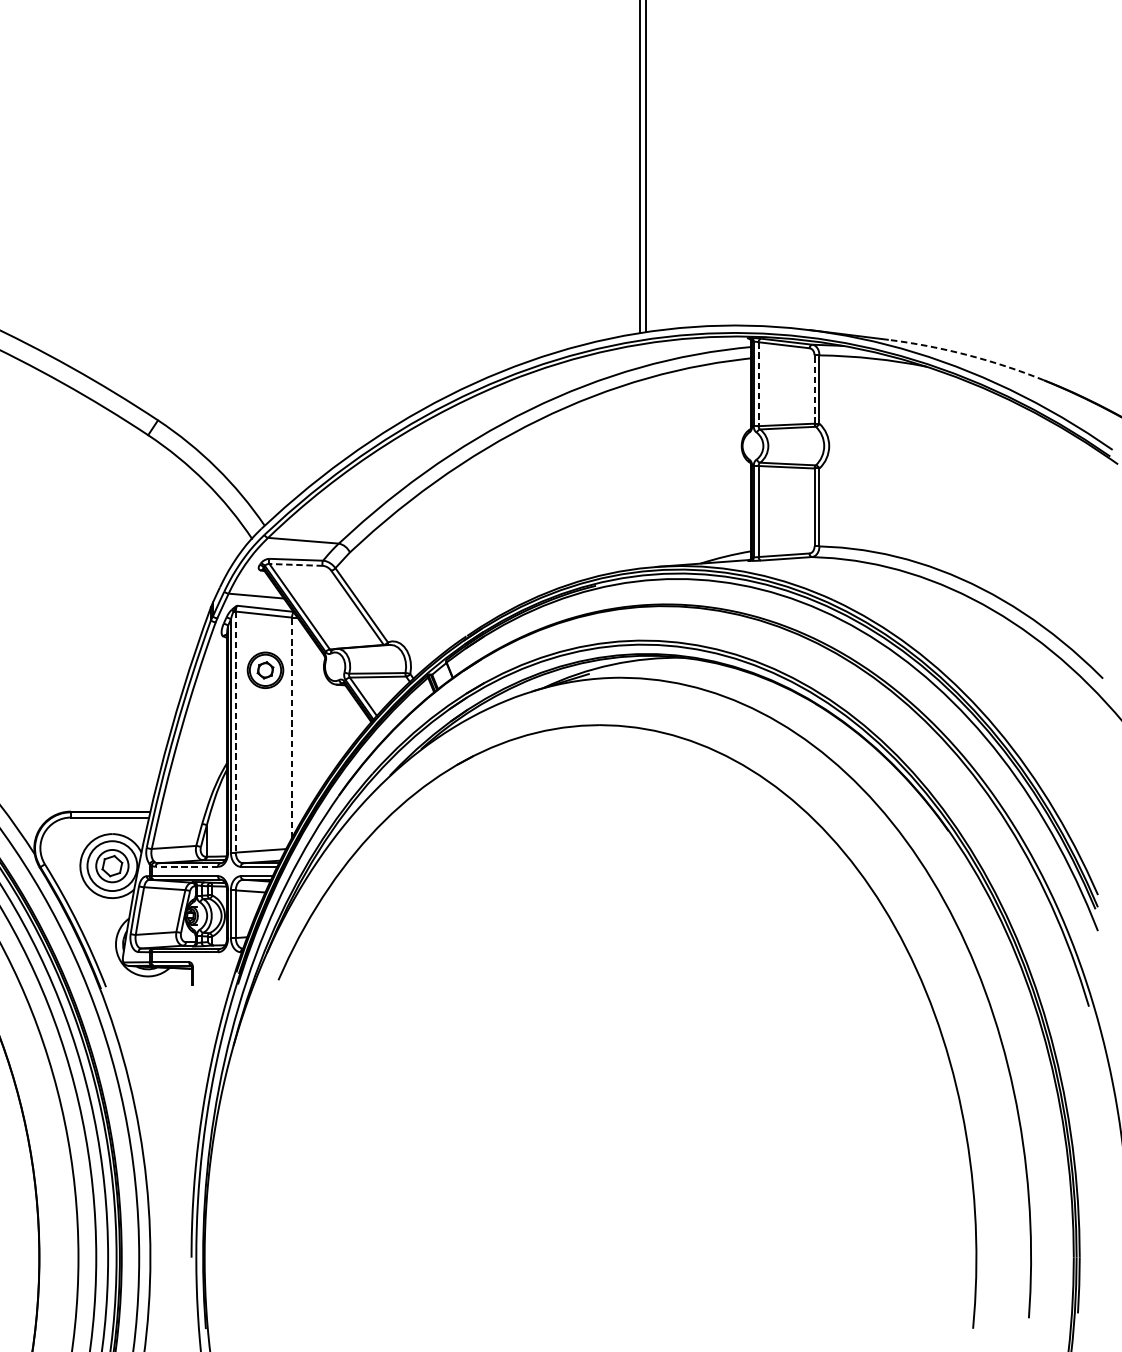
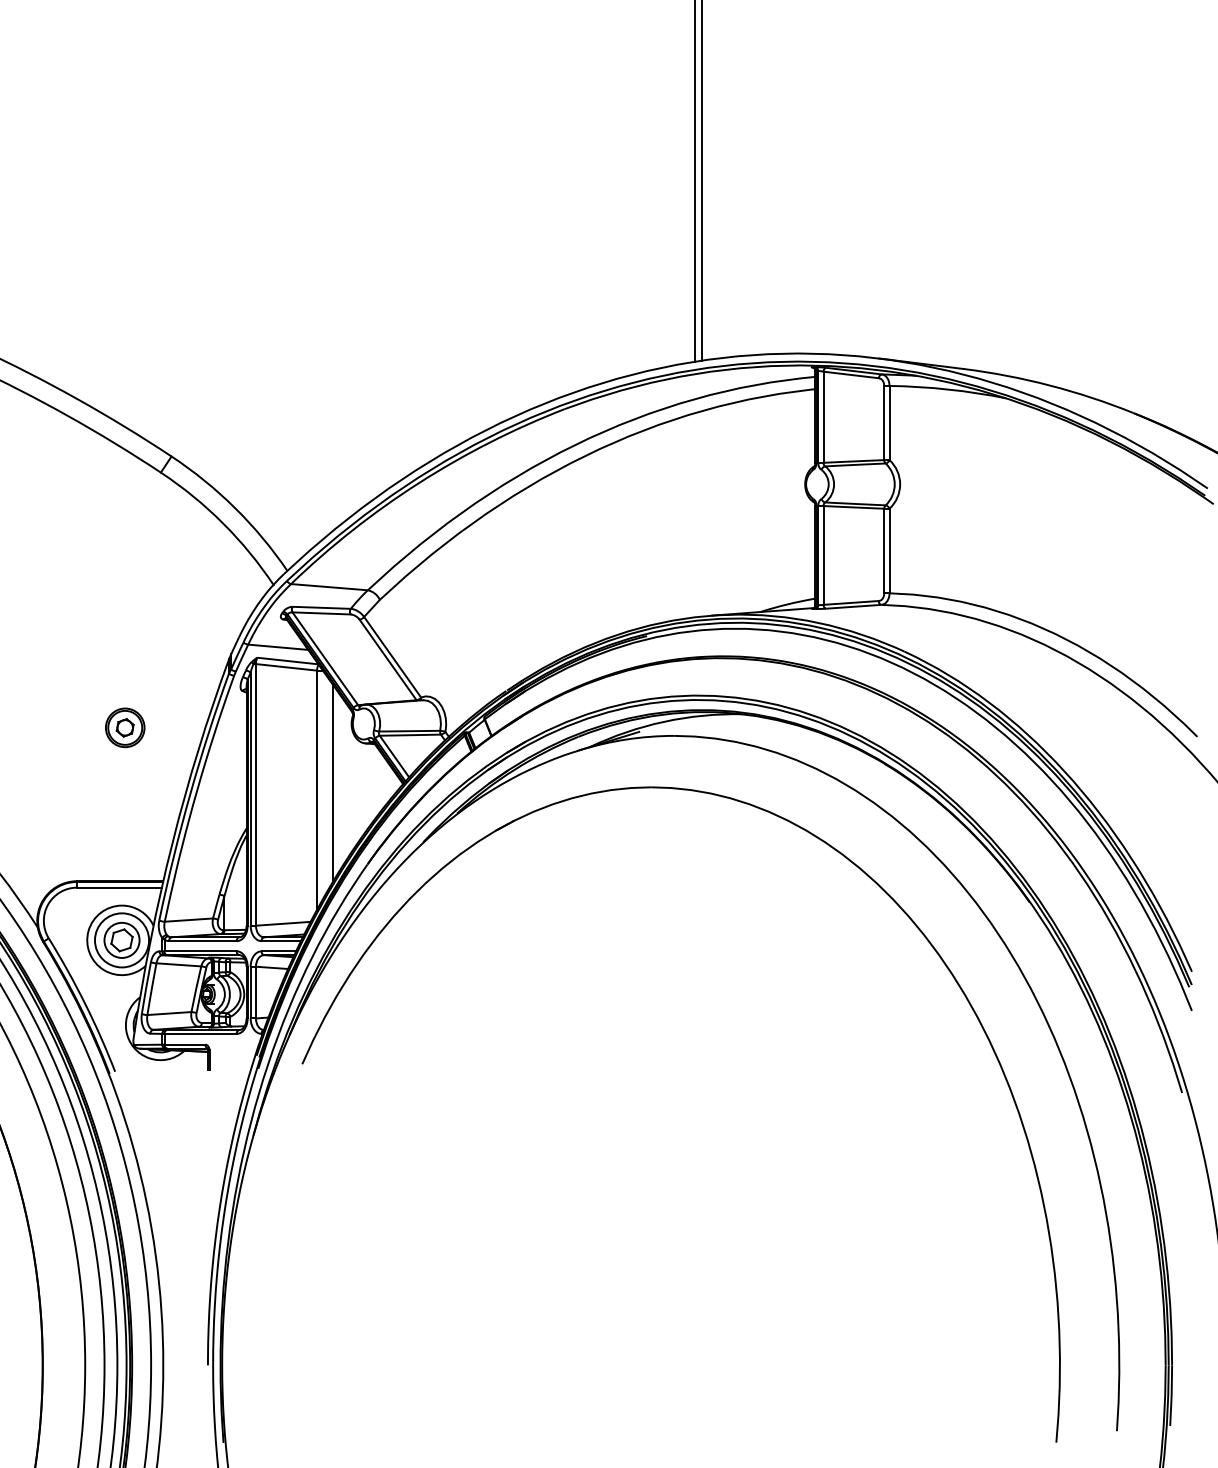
arc: (966, 354) -> (1049, 385), dashed -> solid
line: (758, 384) -> (823, 417), dashed -> solid
line: (814, 389) -> (884, 422), dashed -> solid
line: (296, 564) -> (321, 613), dashed -> solid
part: (265, 670) -> (125, 727), moved
line: (306, 720) -> (332, 782), added
line: (292, 728) -> (317, 790), dashed -> solid
line: (236, 731) -> (256, 794), dashed -> solid
line: (186, 867) -> (202, 941), dashed -> solid

